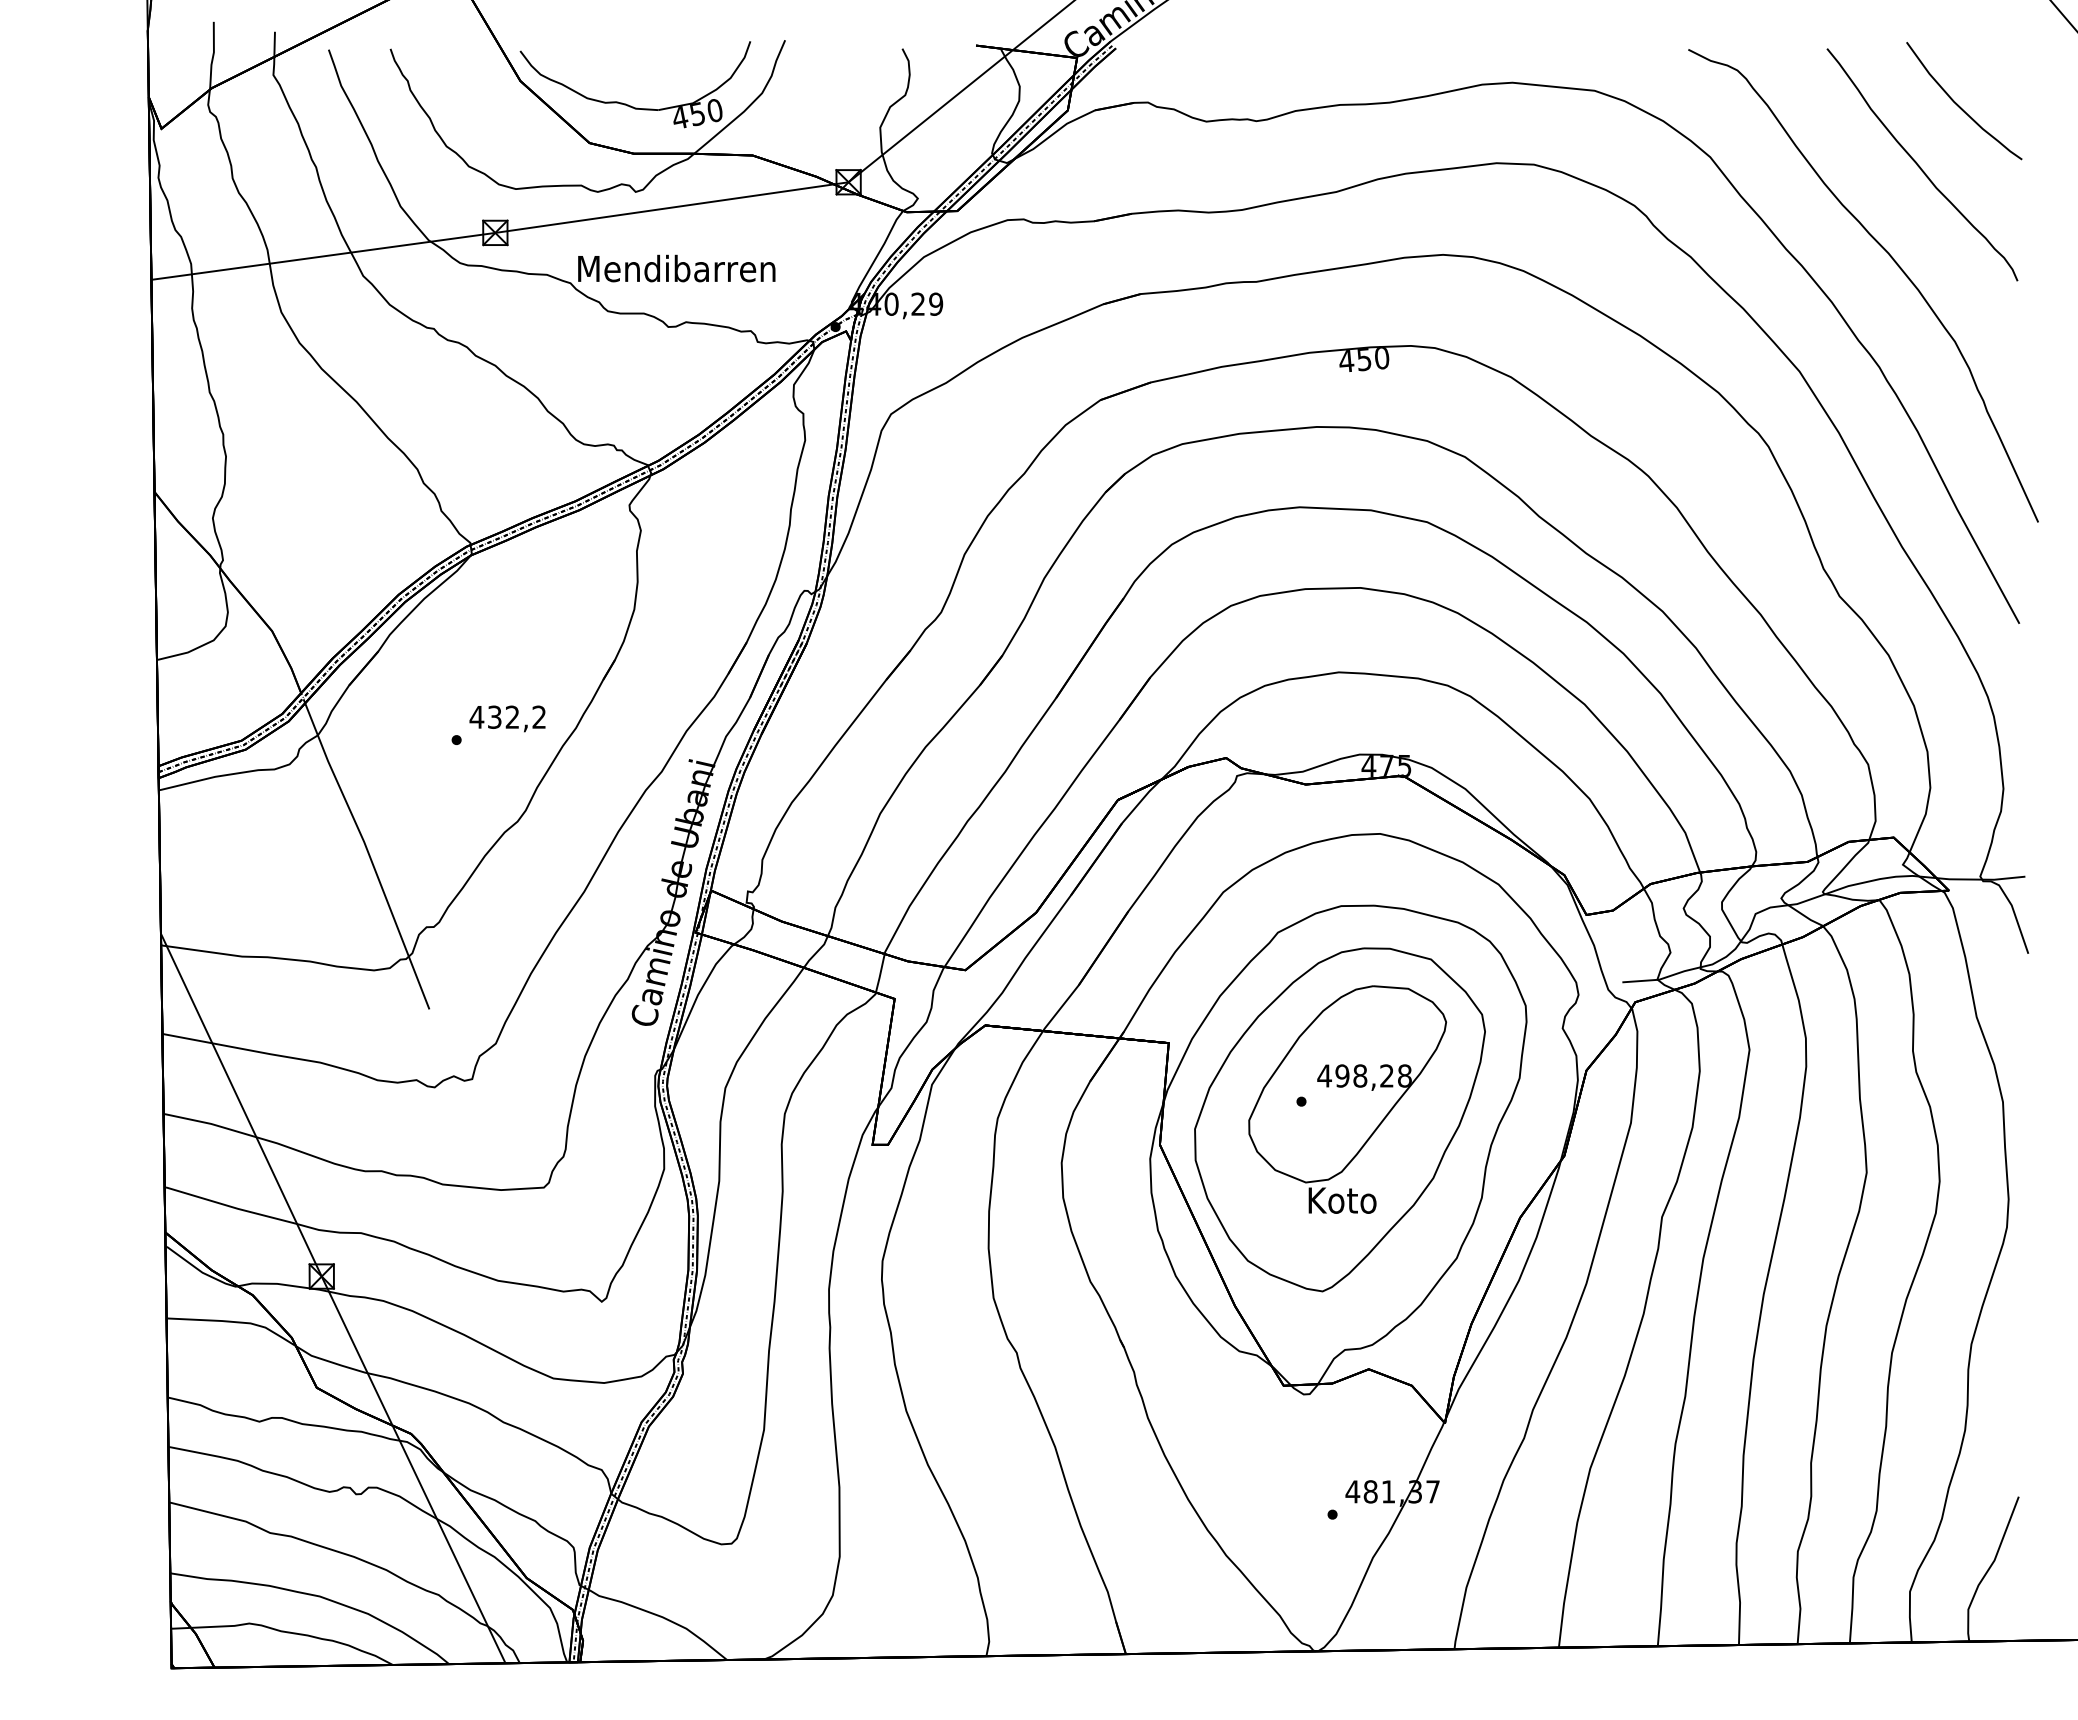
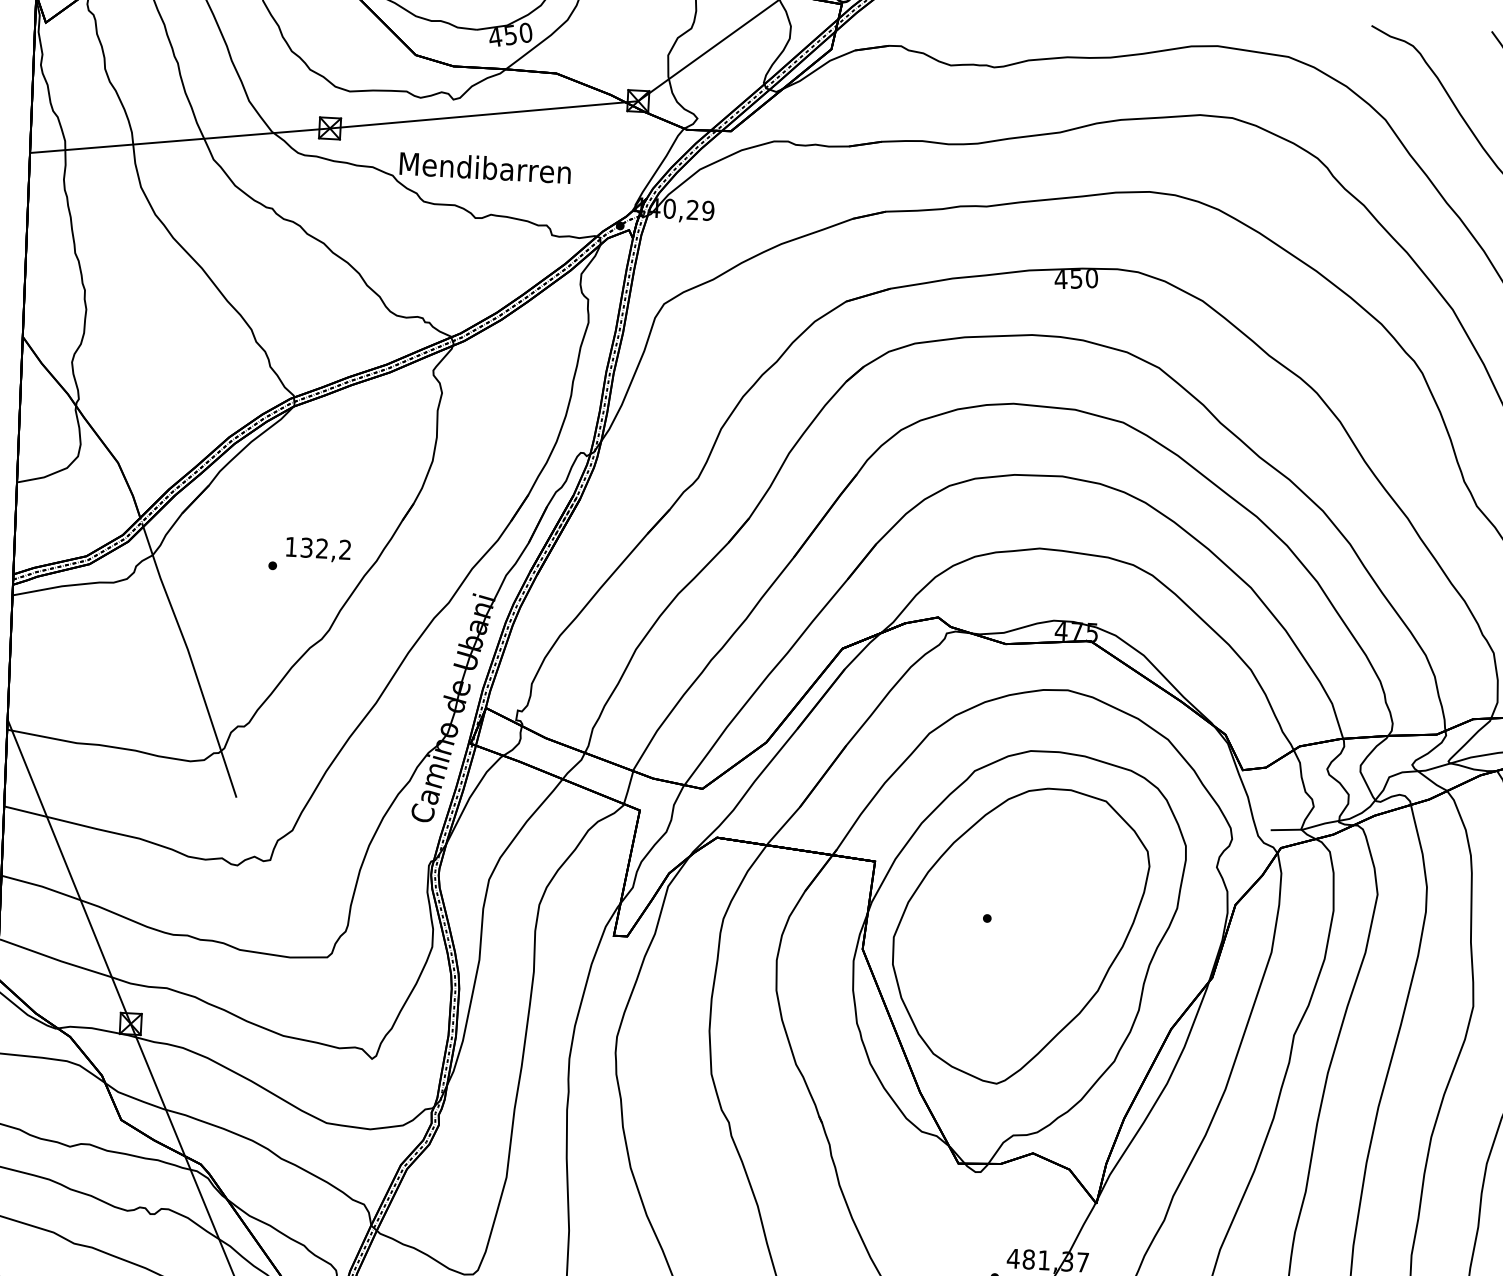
text: (476, 717) -> (290, 547), 432,2 -> 132,2
part: (1347, 1099) -> (1027, 918), removed

